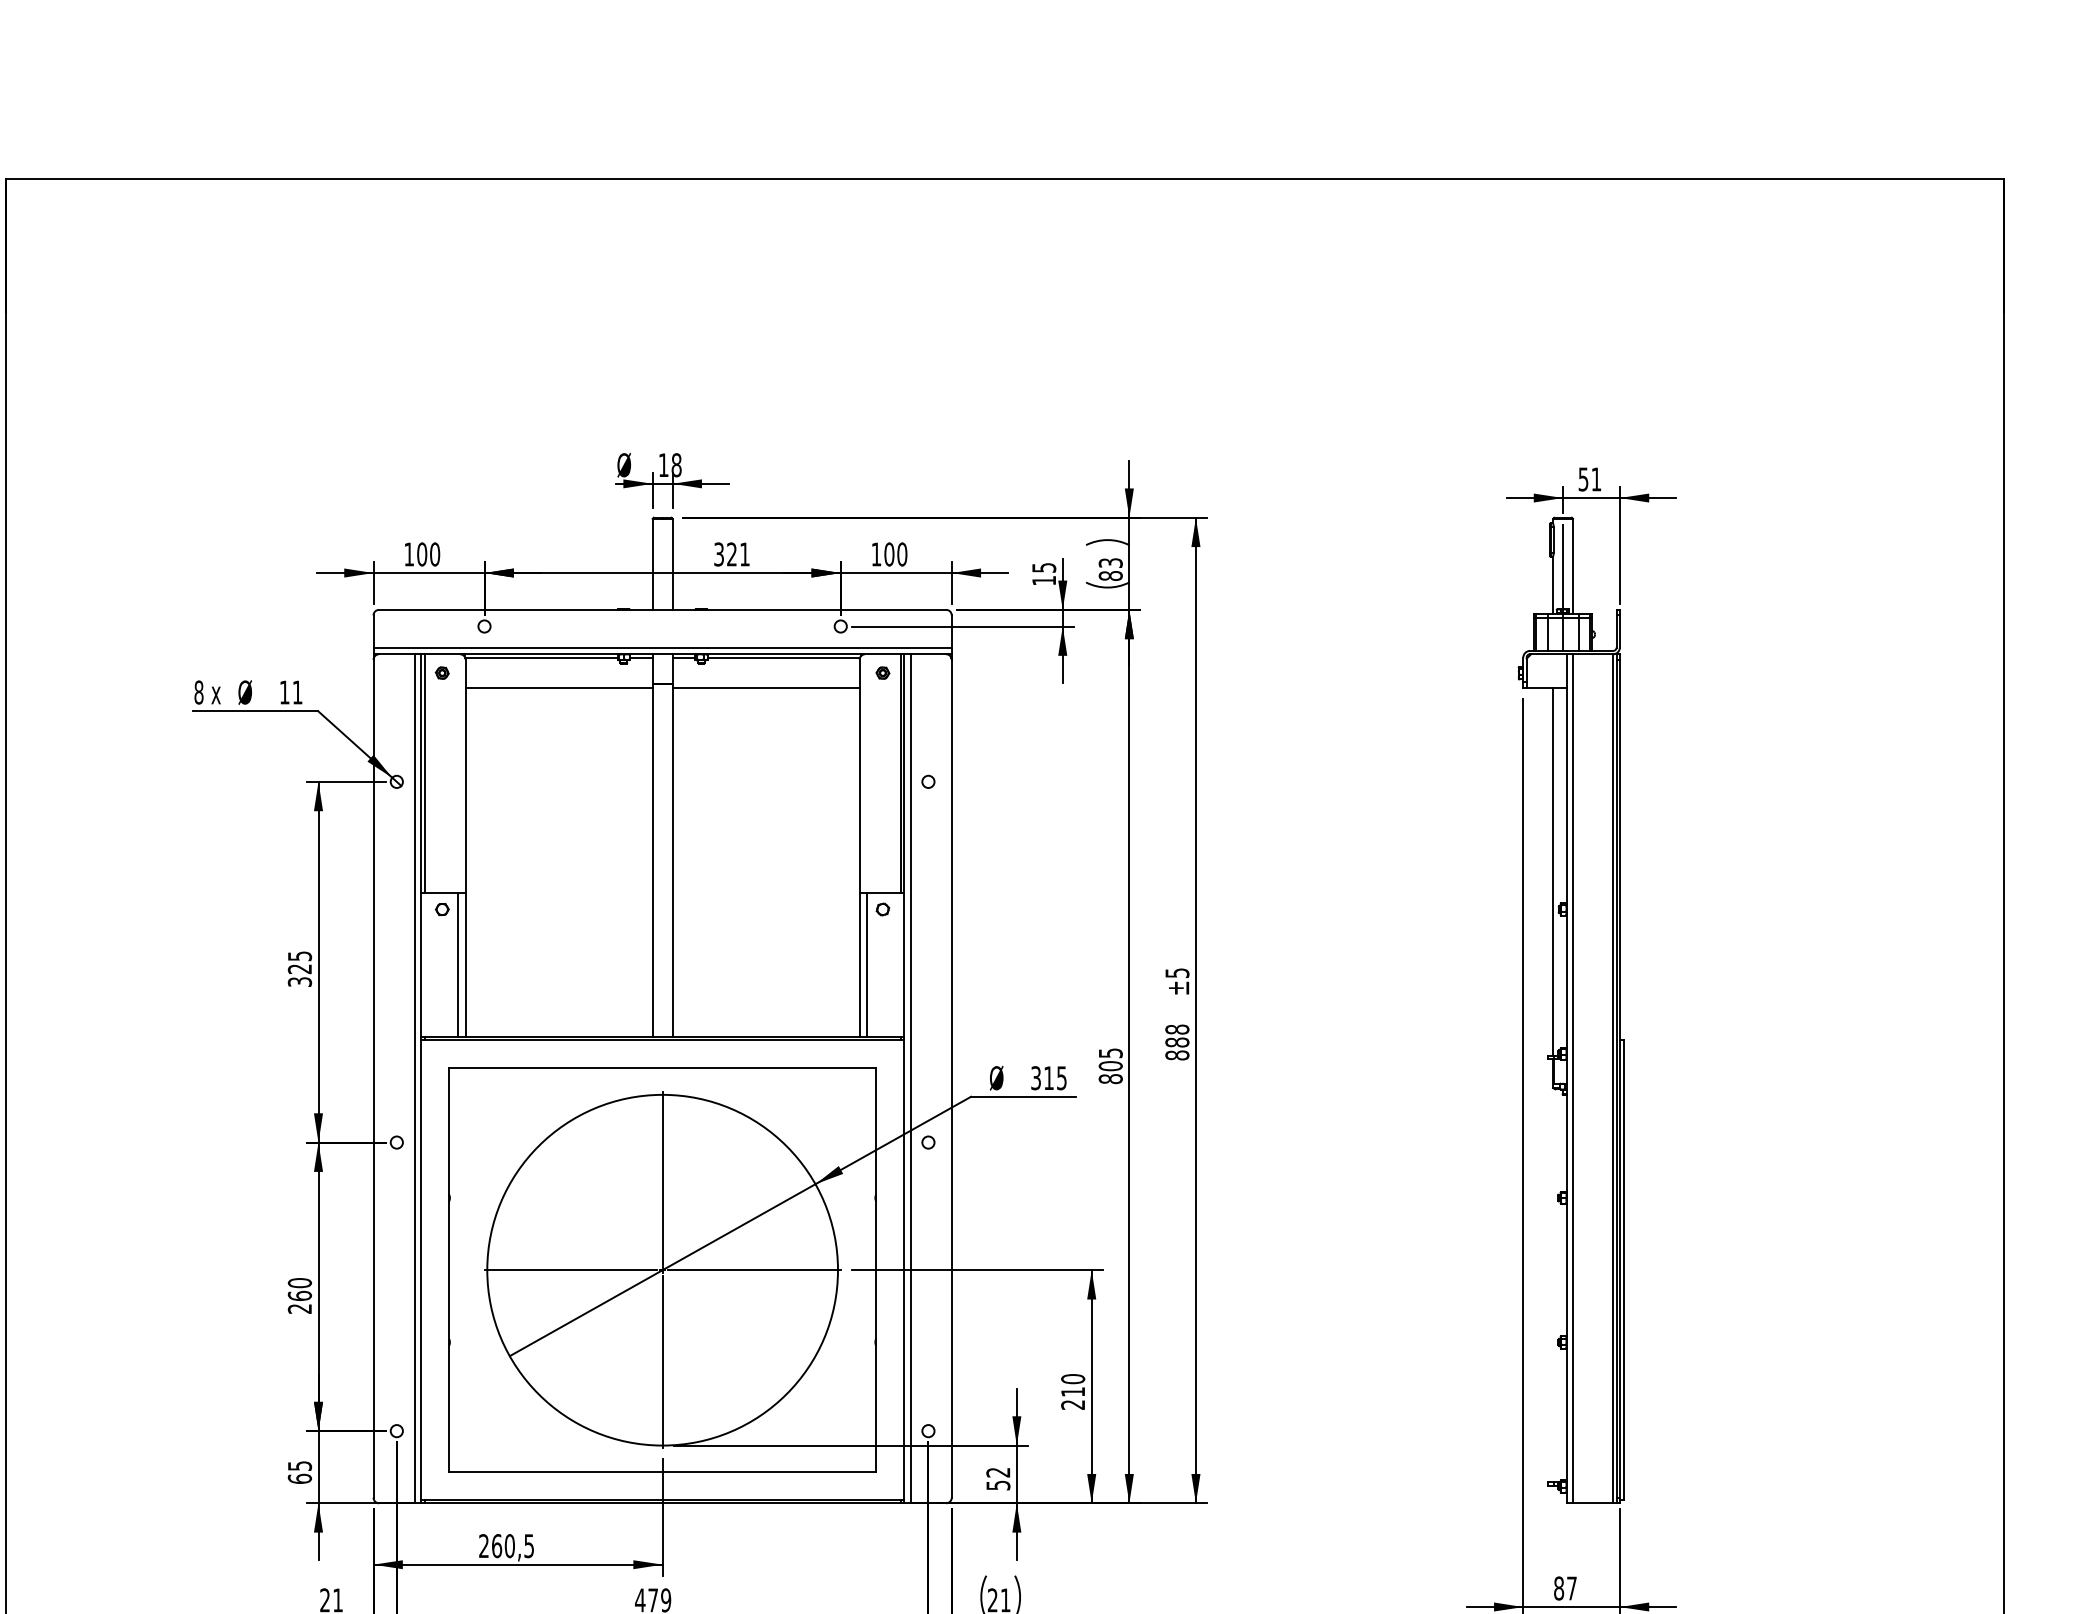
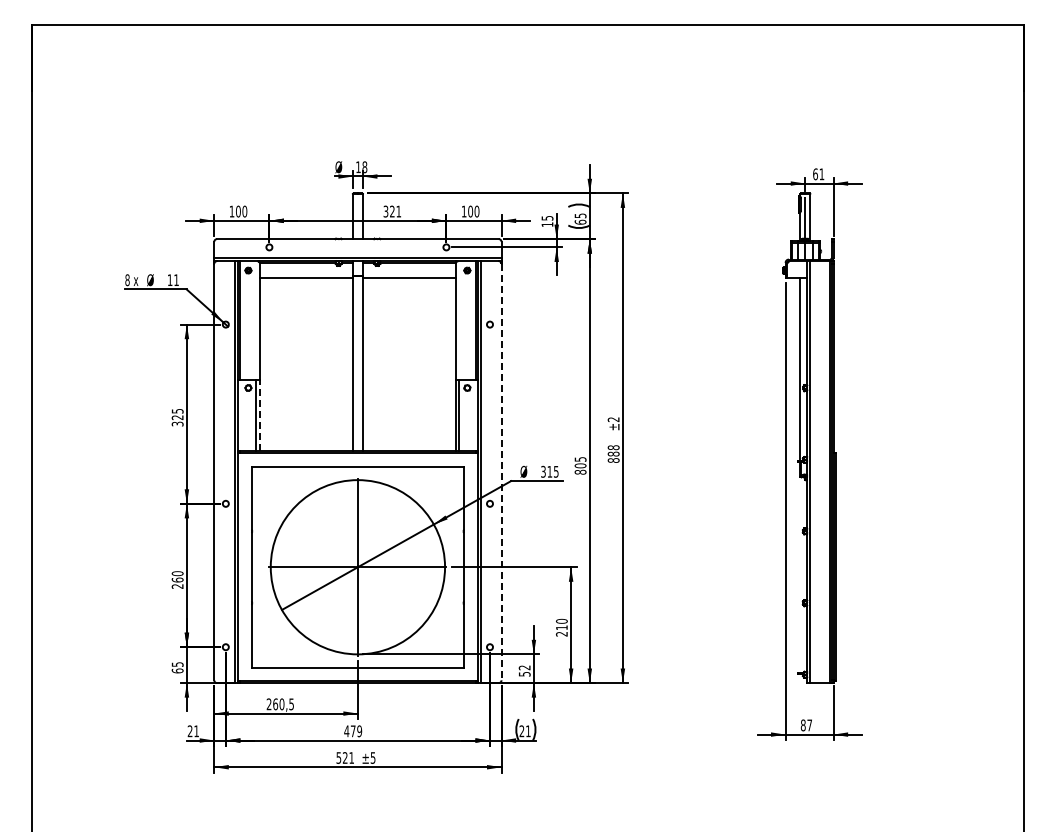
text: (1583, 479) -> (815, 174), 51 -> 61
text: (1110, 568) -> (580, 218), 83 -> 65
line: (466, 964) -> (260, 415), solid -> dashed
text: (1177, 972) -> (613, 419), ±5 -> ±2
line: (951, 1079) -> (501, 472), solid -> dashed

